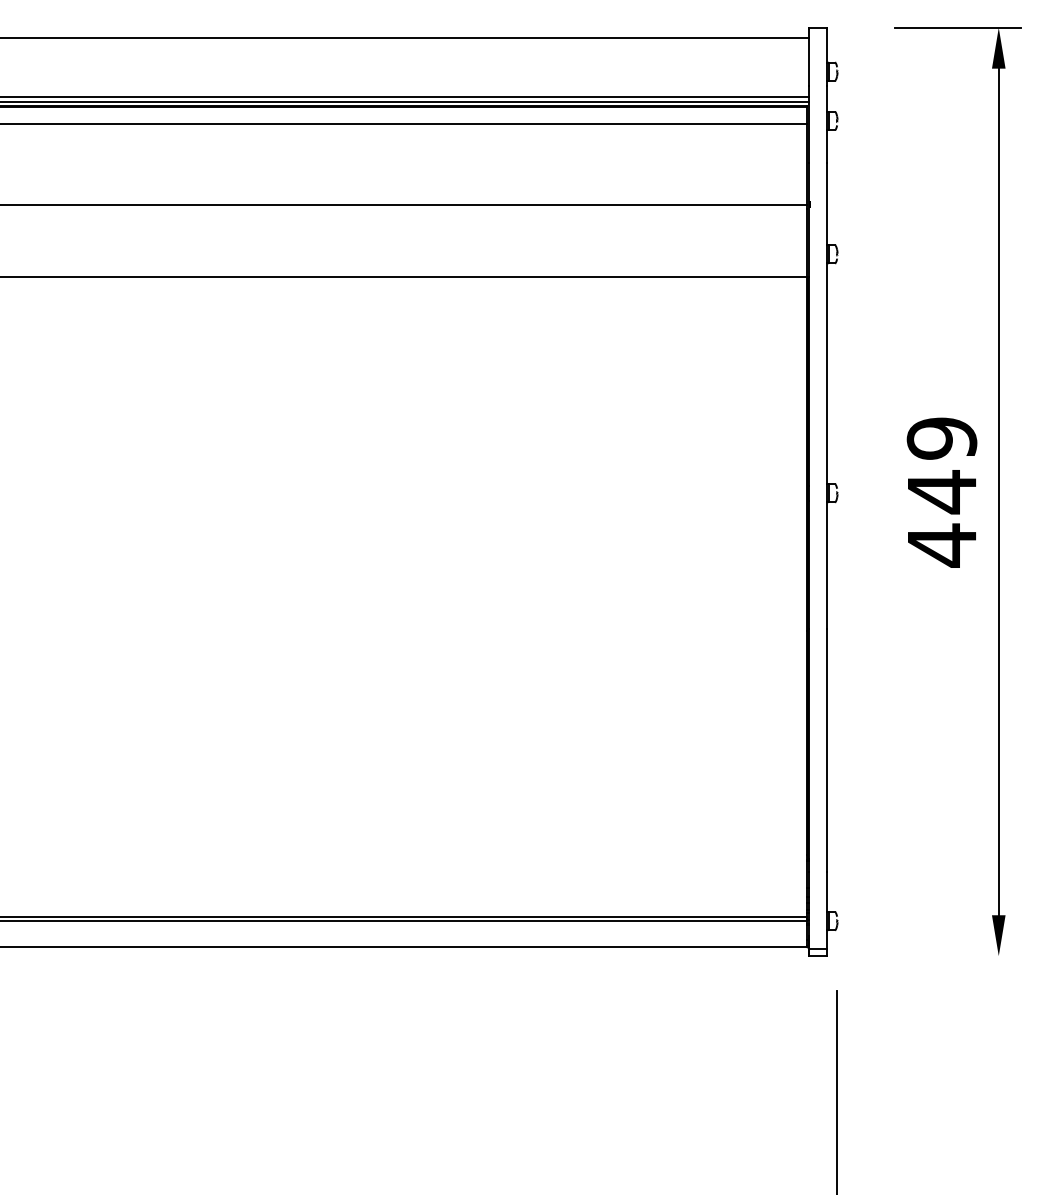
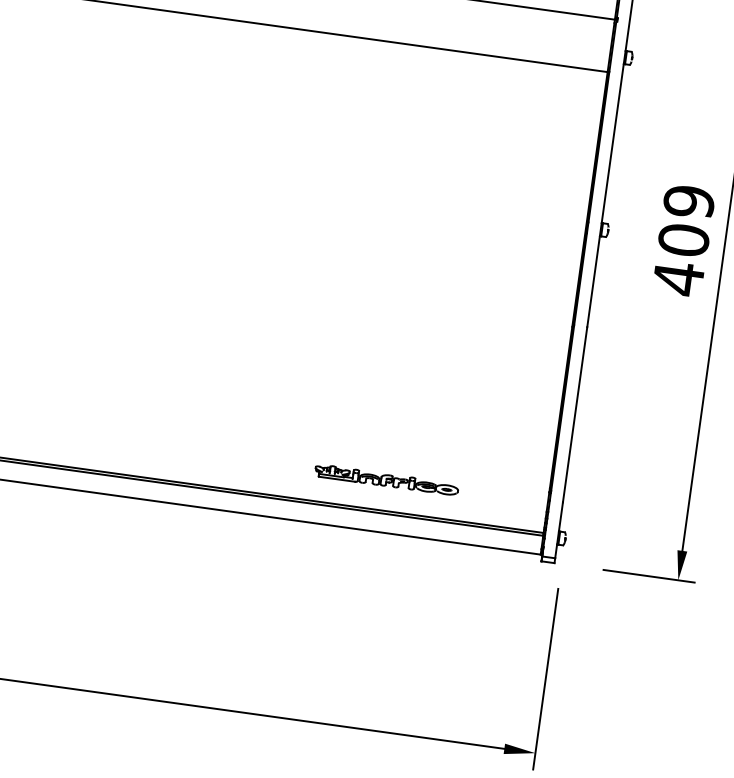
text: (941, 492) -> (683, 240), 449 -> 409
part: (582, 874) -> (386, 479), added
line: (958, 956) -> (649, 576), added

